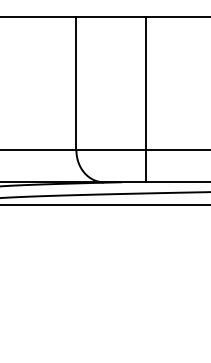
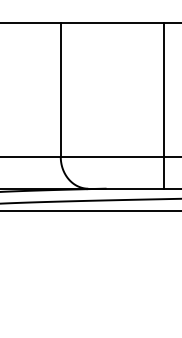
line: (145, 99) -> (163, 105), moved

